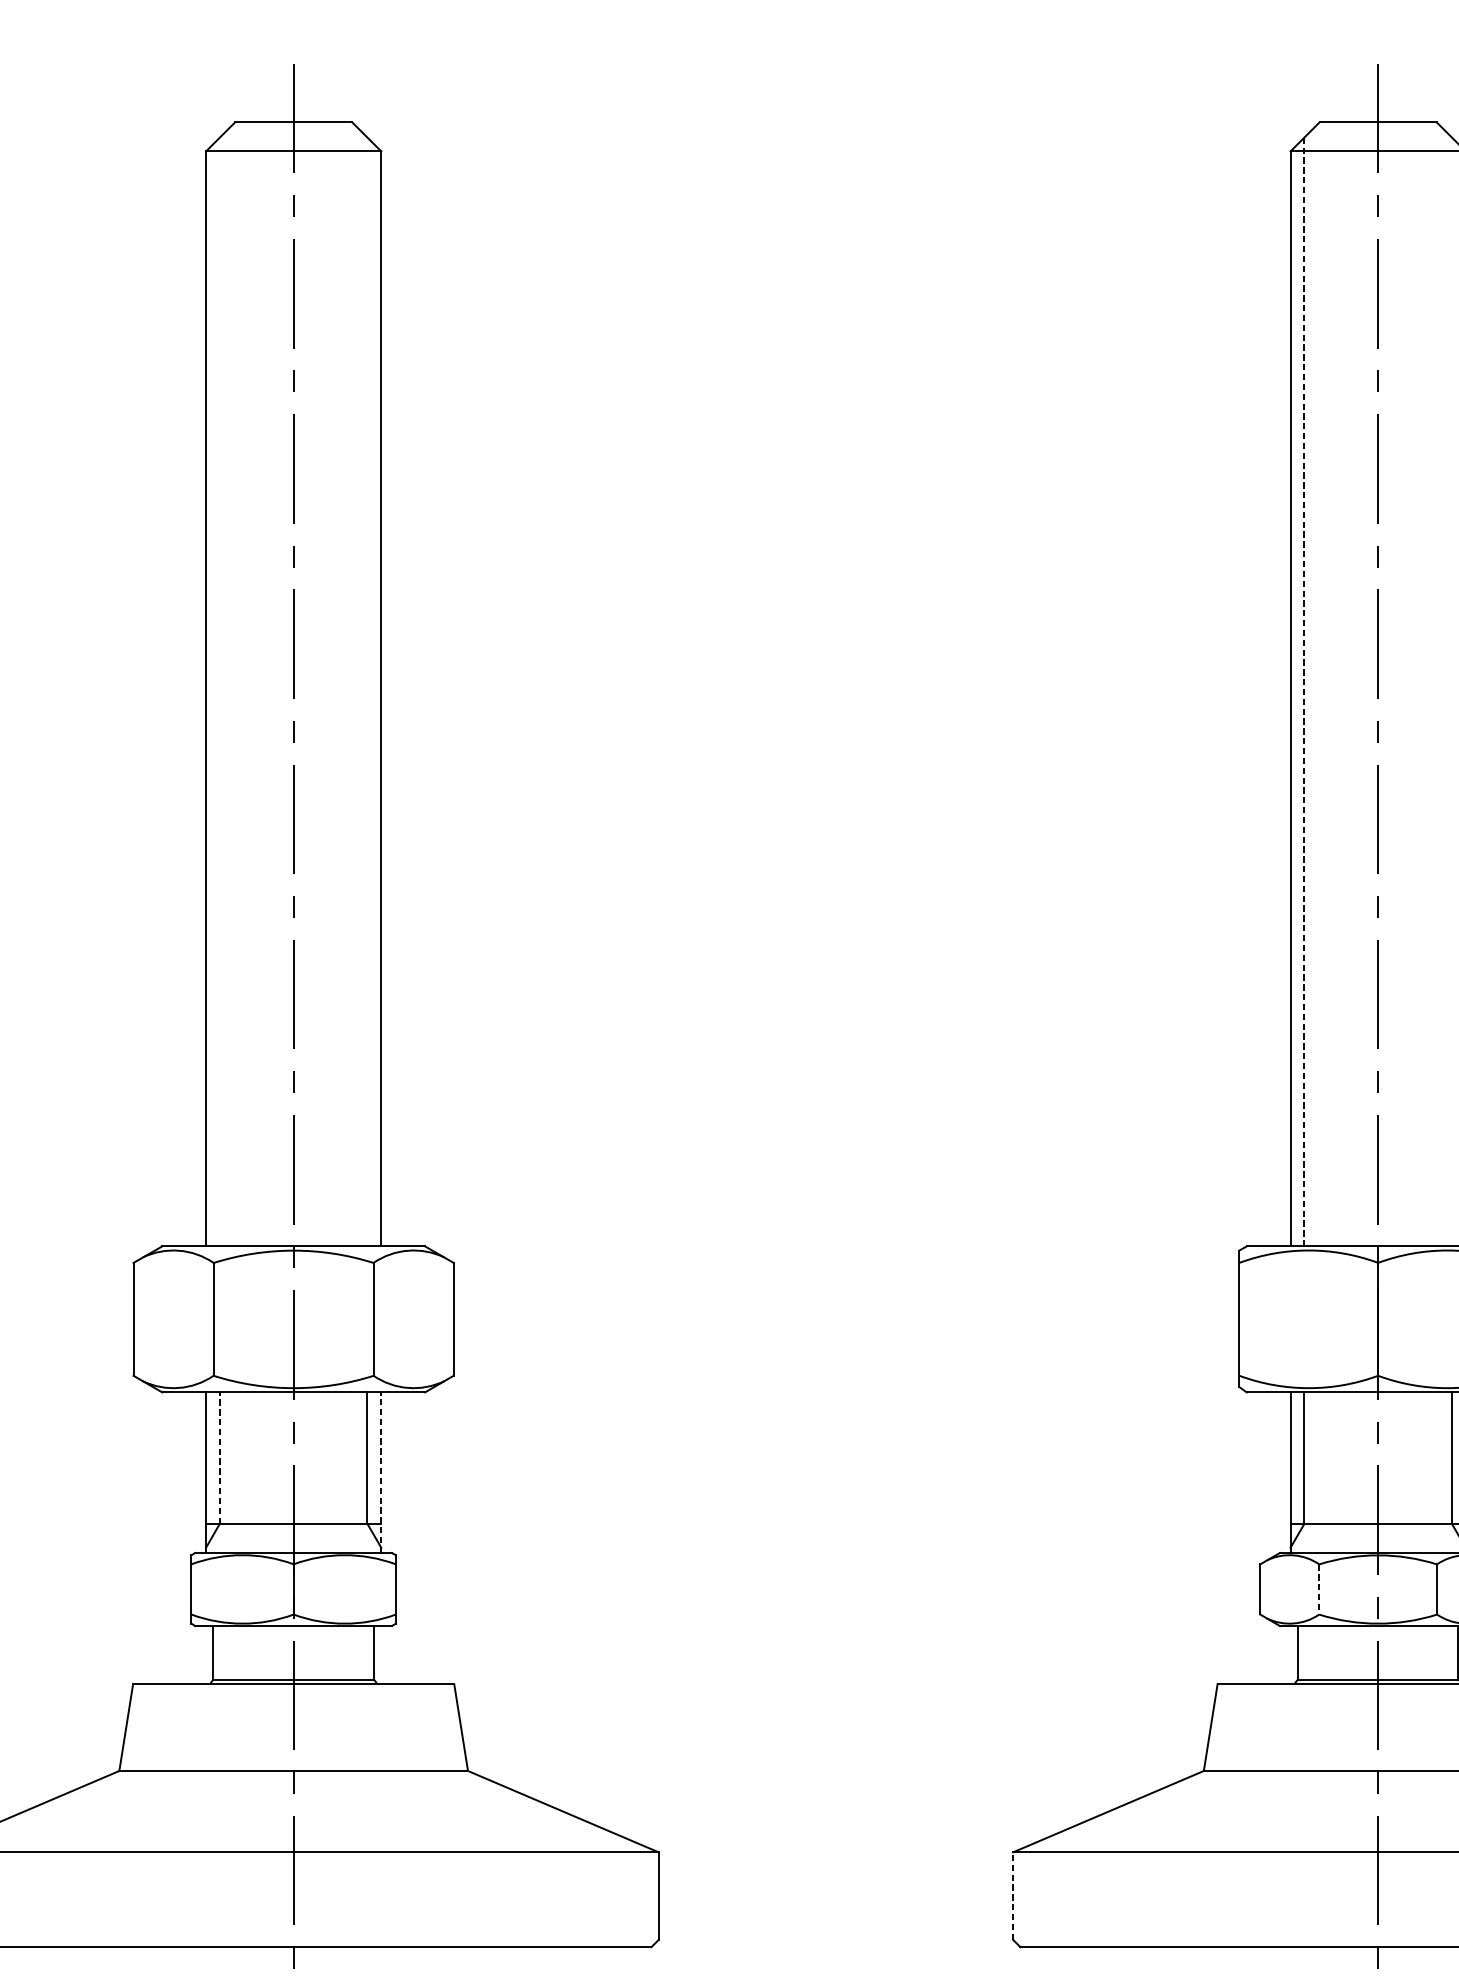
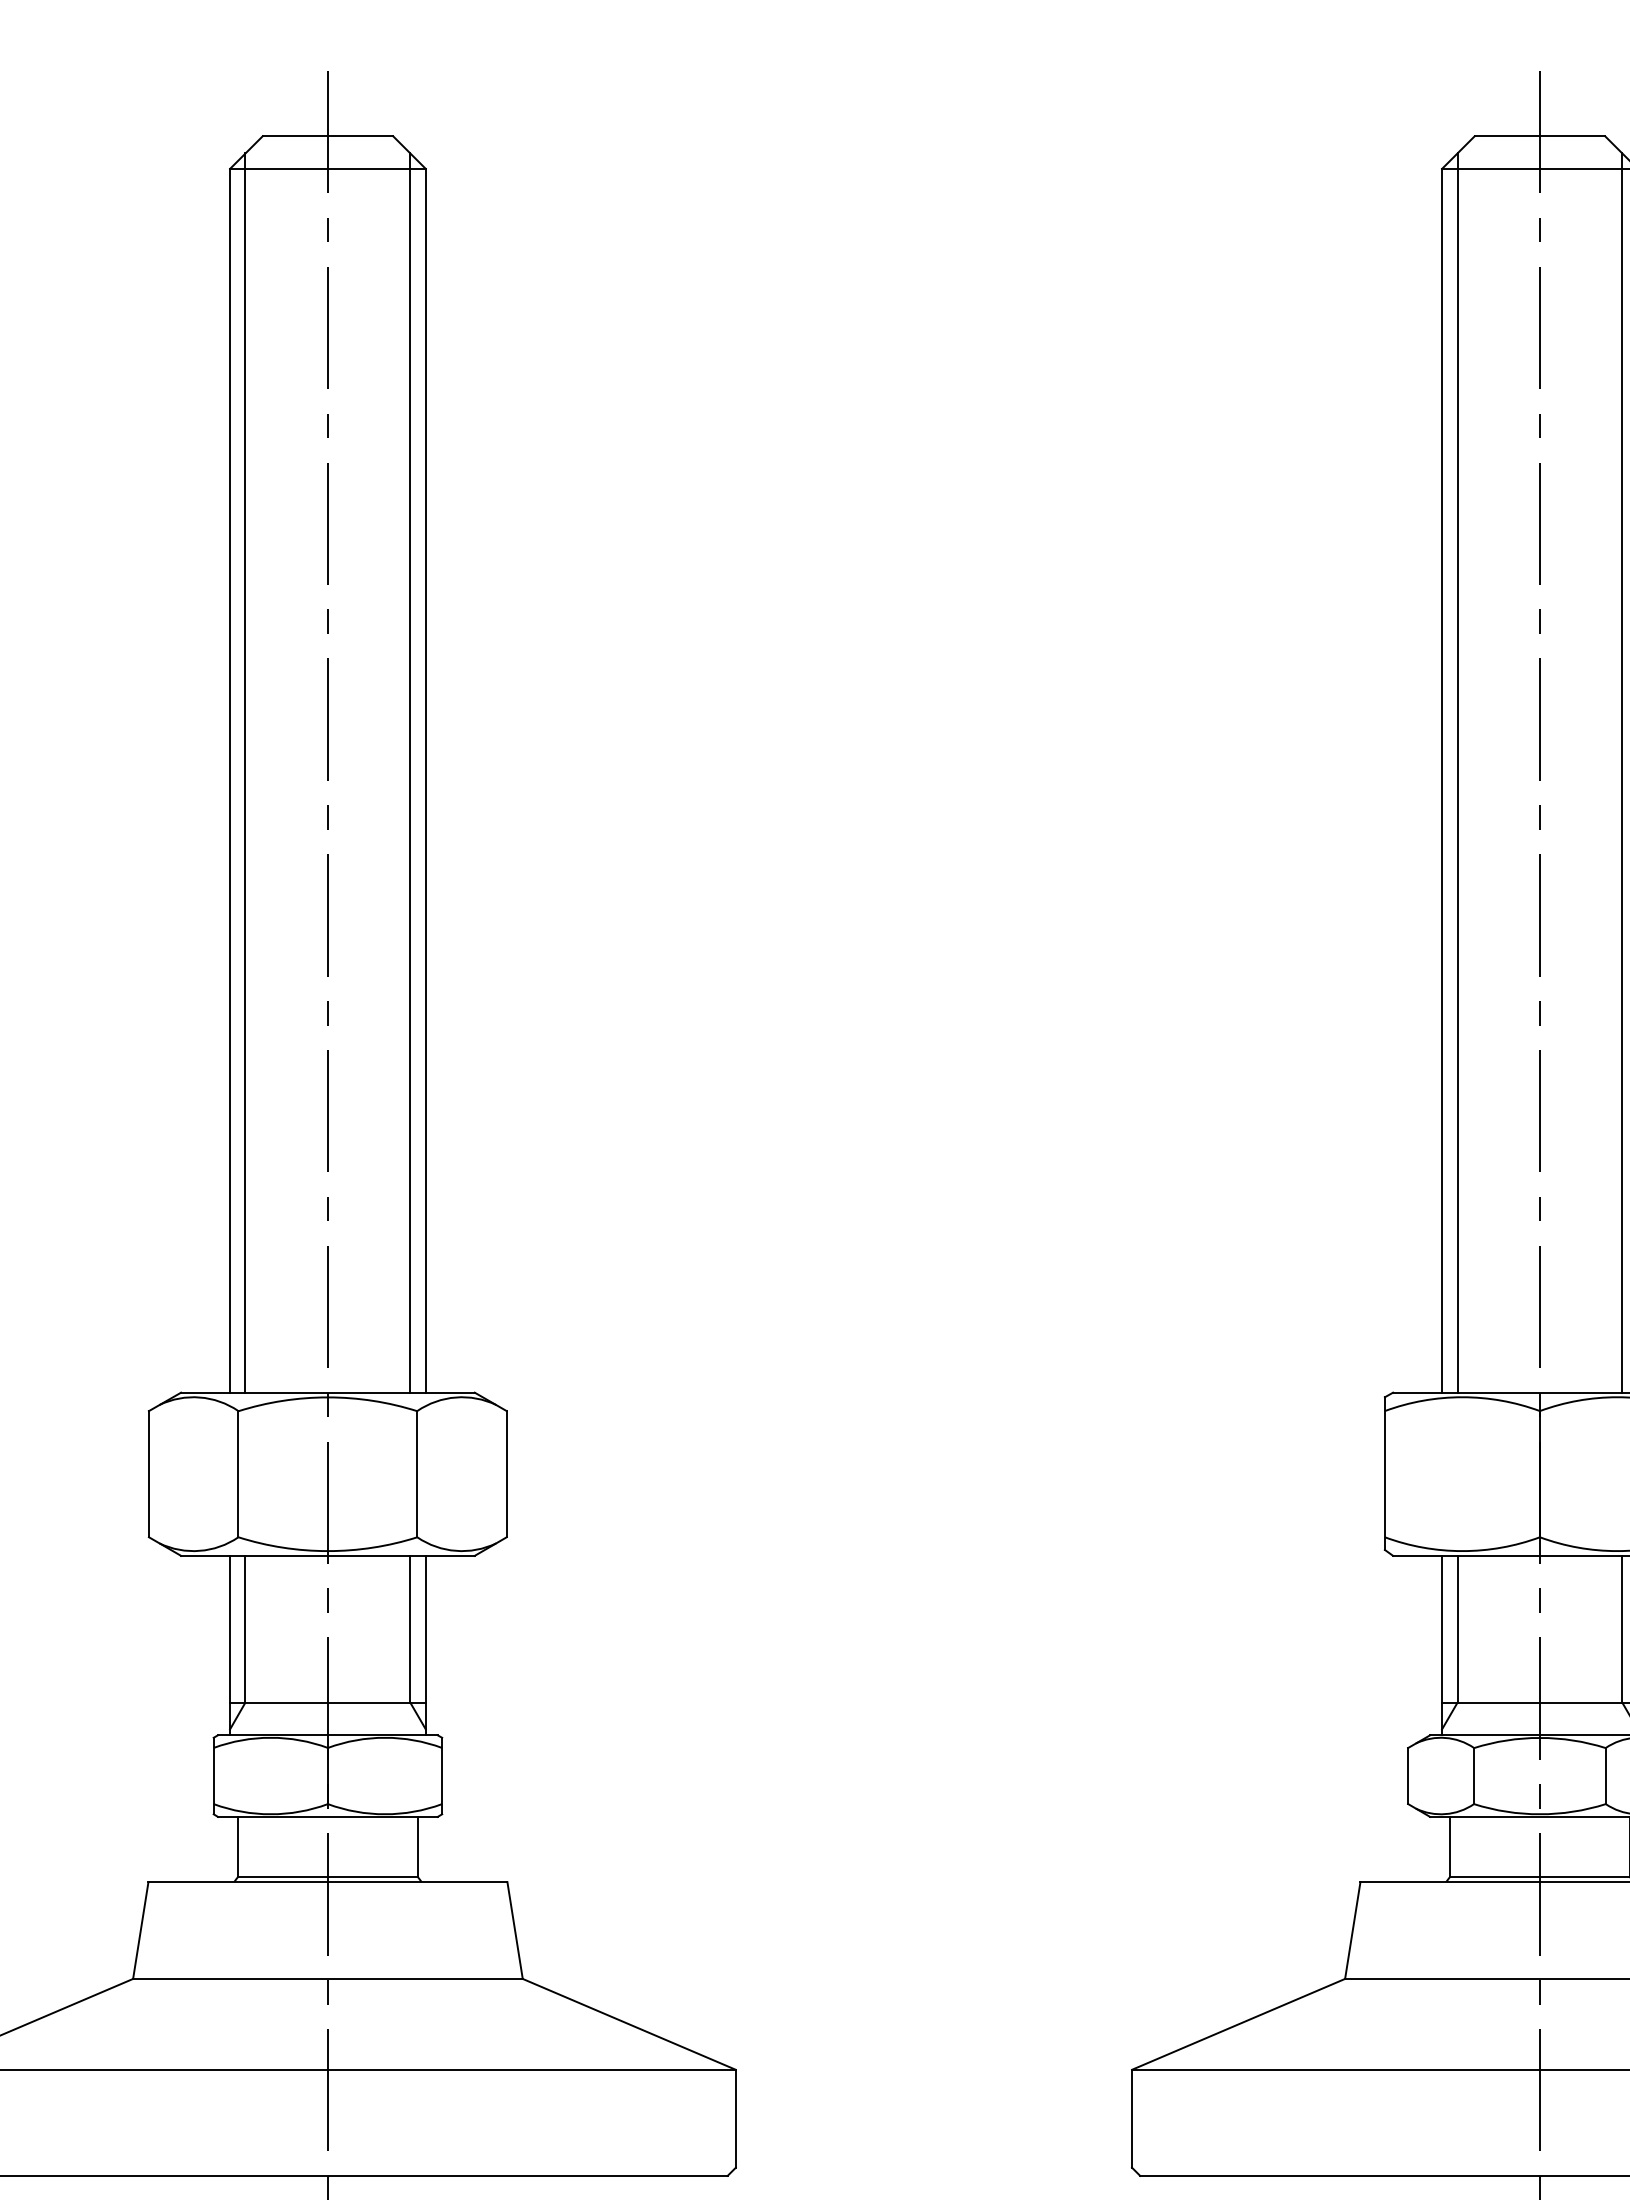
line: (219, 691) -> (245, 772), added
line: (367, 691) -> (410, 772), added
line: (1452, 691) -> (1622, 772), added
line: (1304, 692) -> (1457, 773), dashed -> solid
line: (219, 1457) -> (245, 1628), dashed -> solid
line: (380, 1472) -> (425, 1645), dashed -> solid
line: (1319, 1589) -> (1474, 1776), dashed -> solid
line: (1013, 1895) -> (1132, 2118), dashed -> solid

